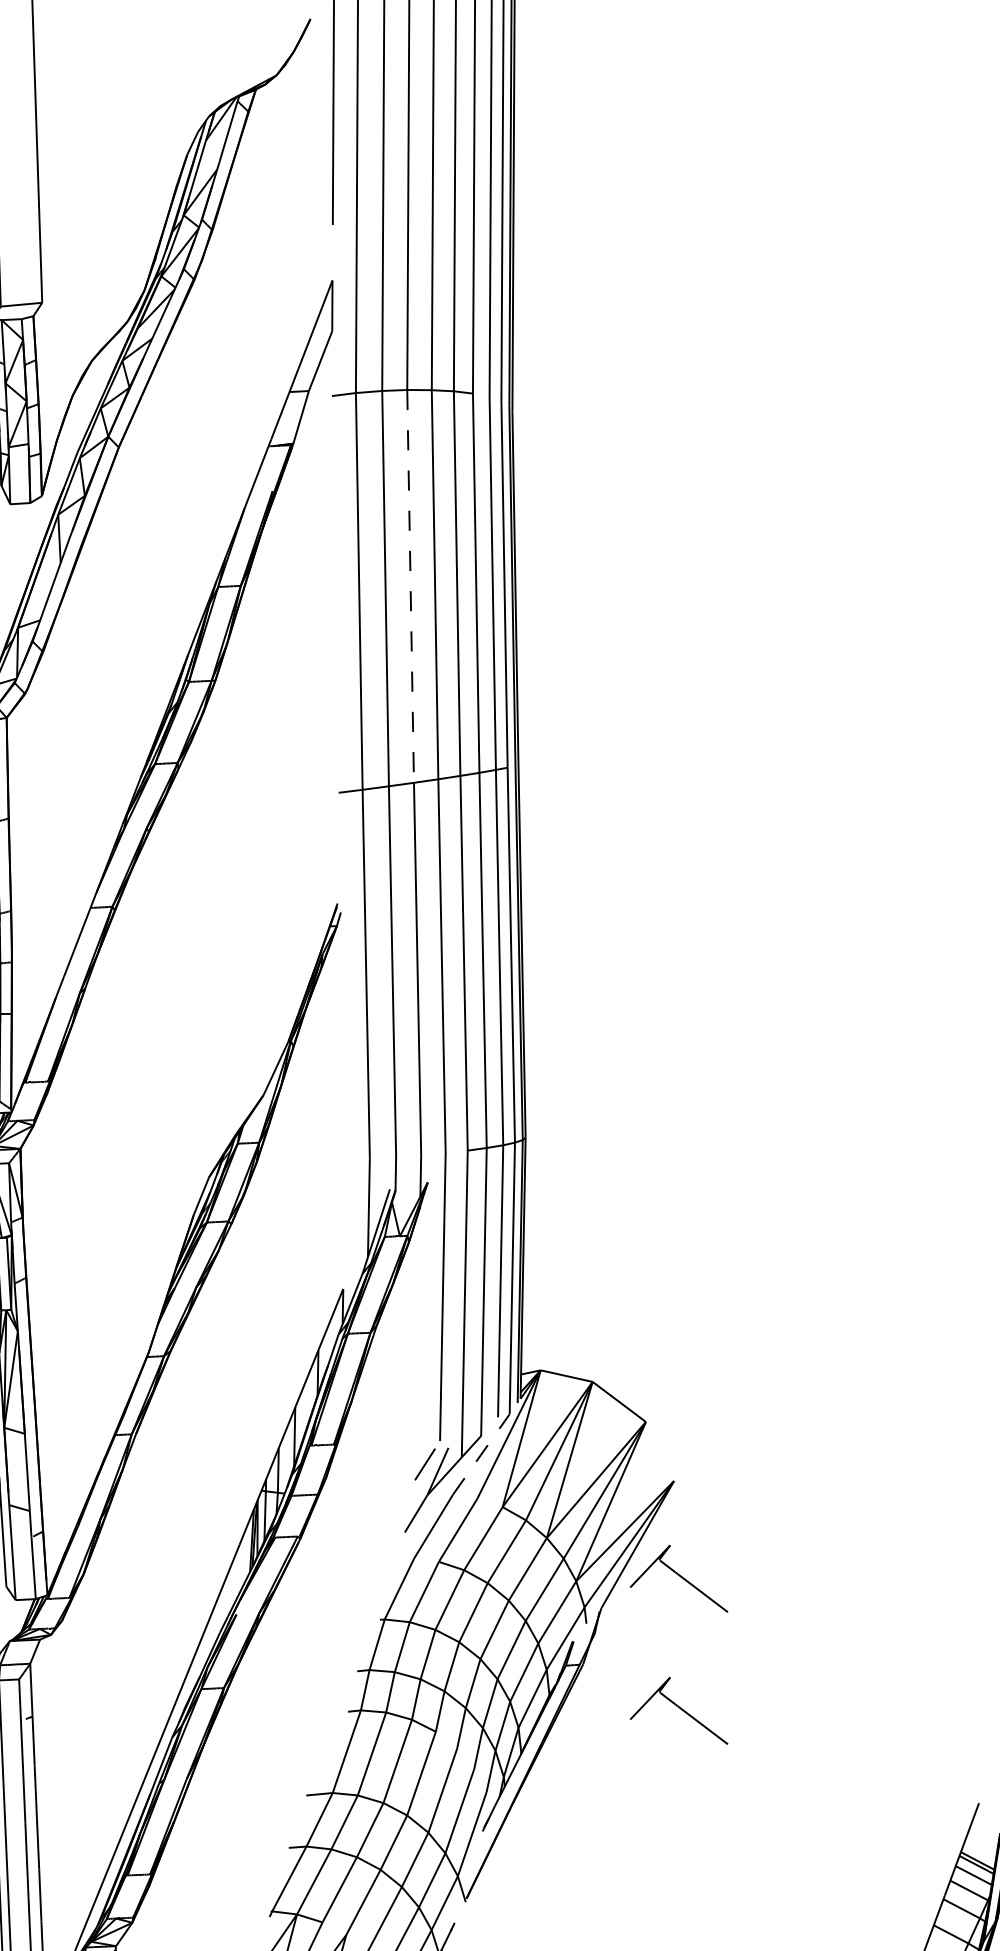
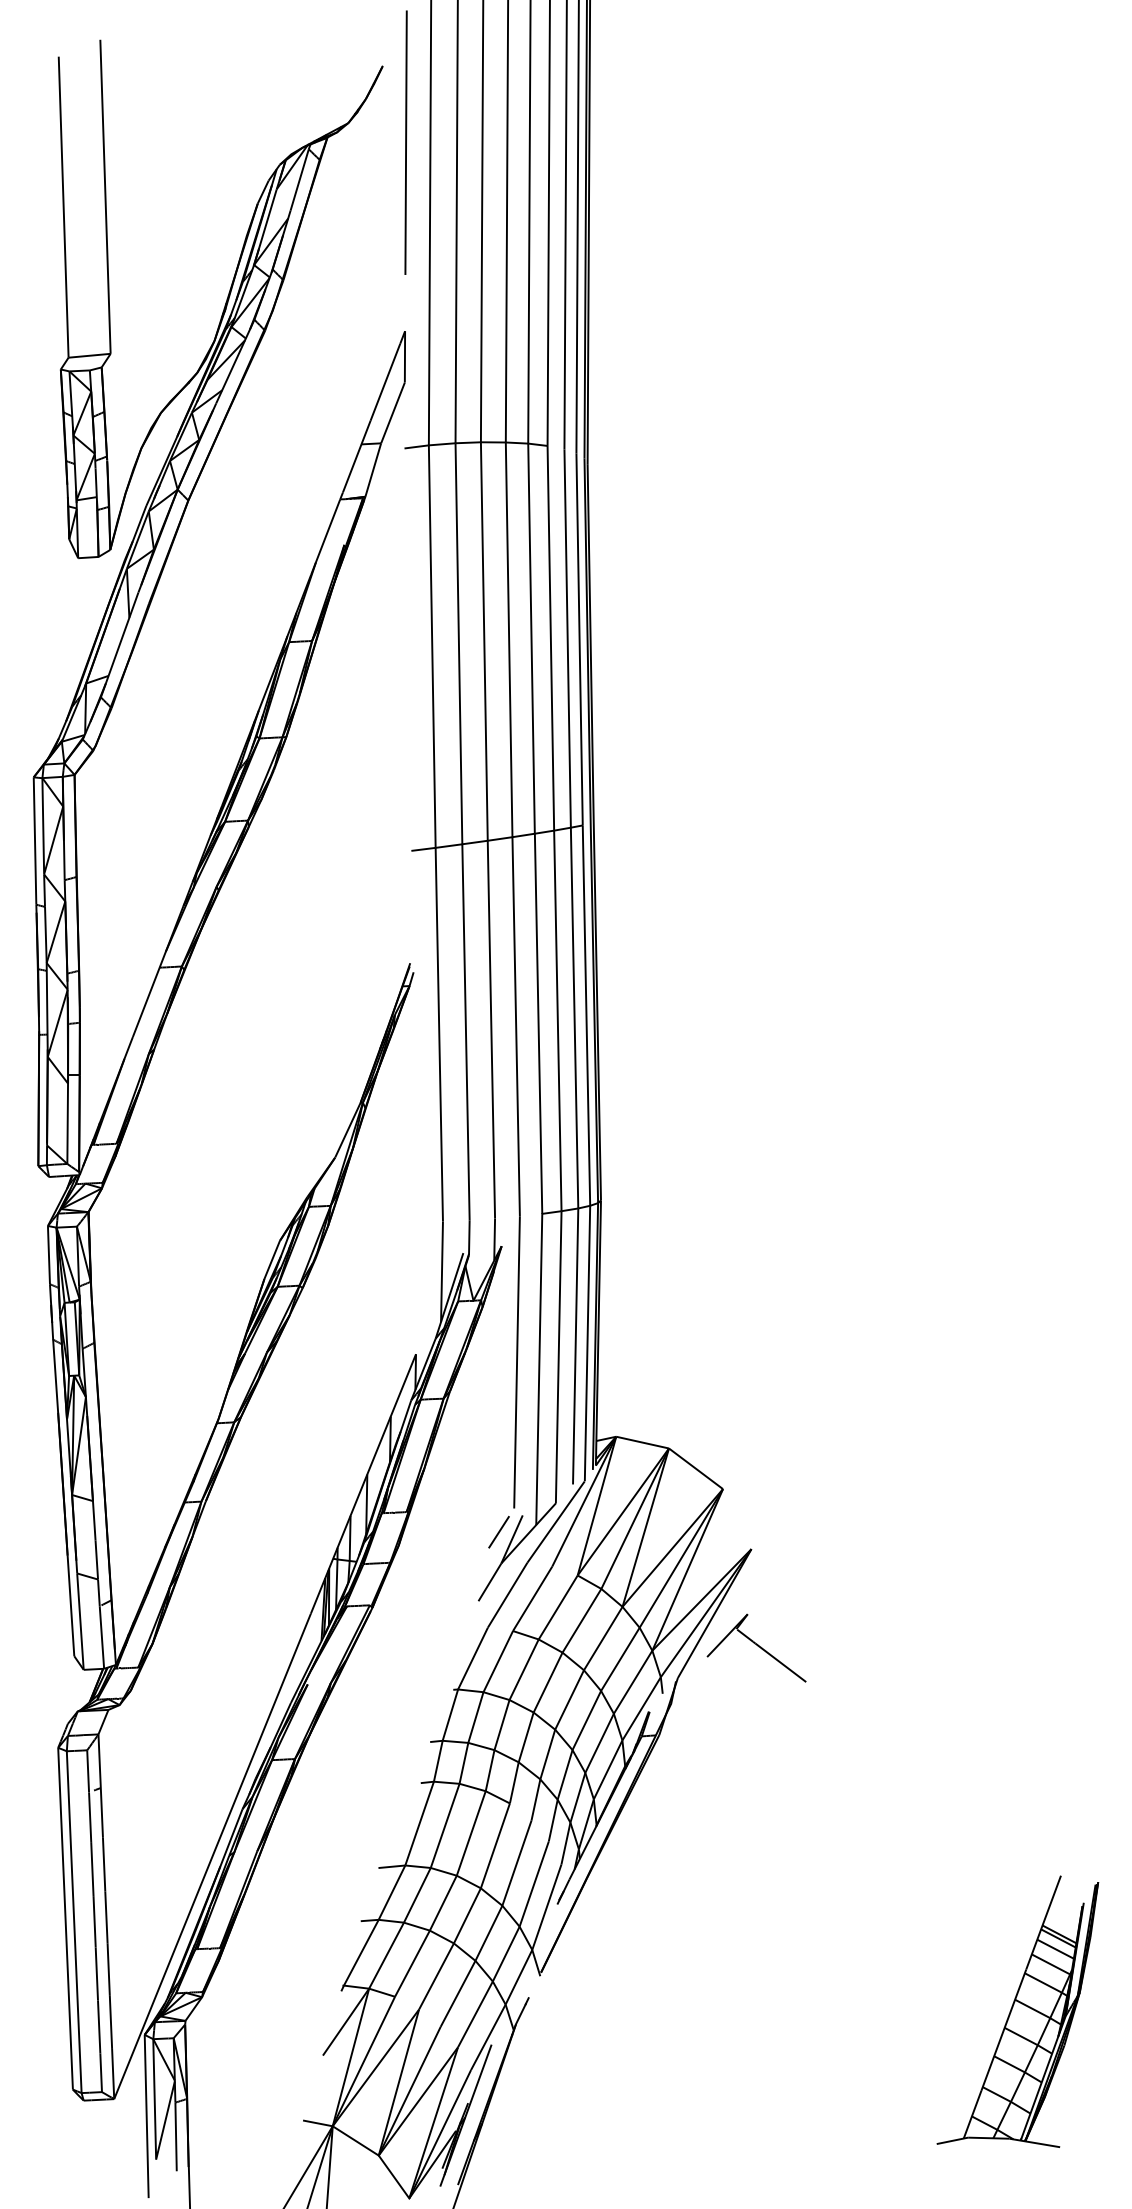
line: (410, 587) -> (484, 642), dashed -> solid
line: (481, 1454) -> (556, 1522), dashed -> solid
part: (678, 1710) -> (756, 1781), removed

